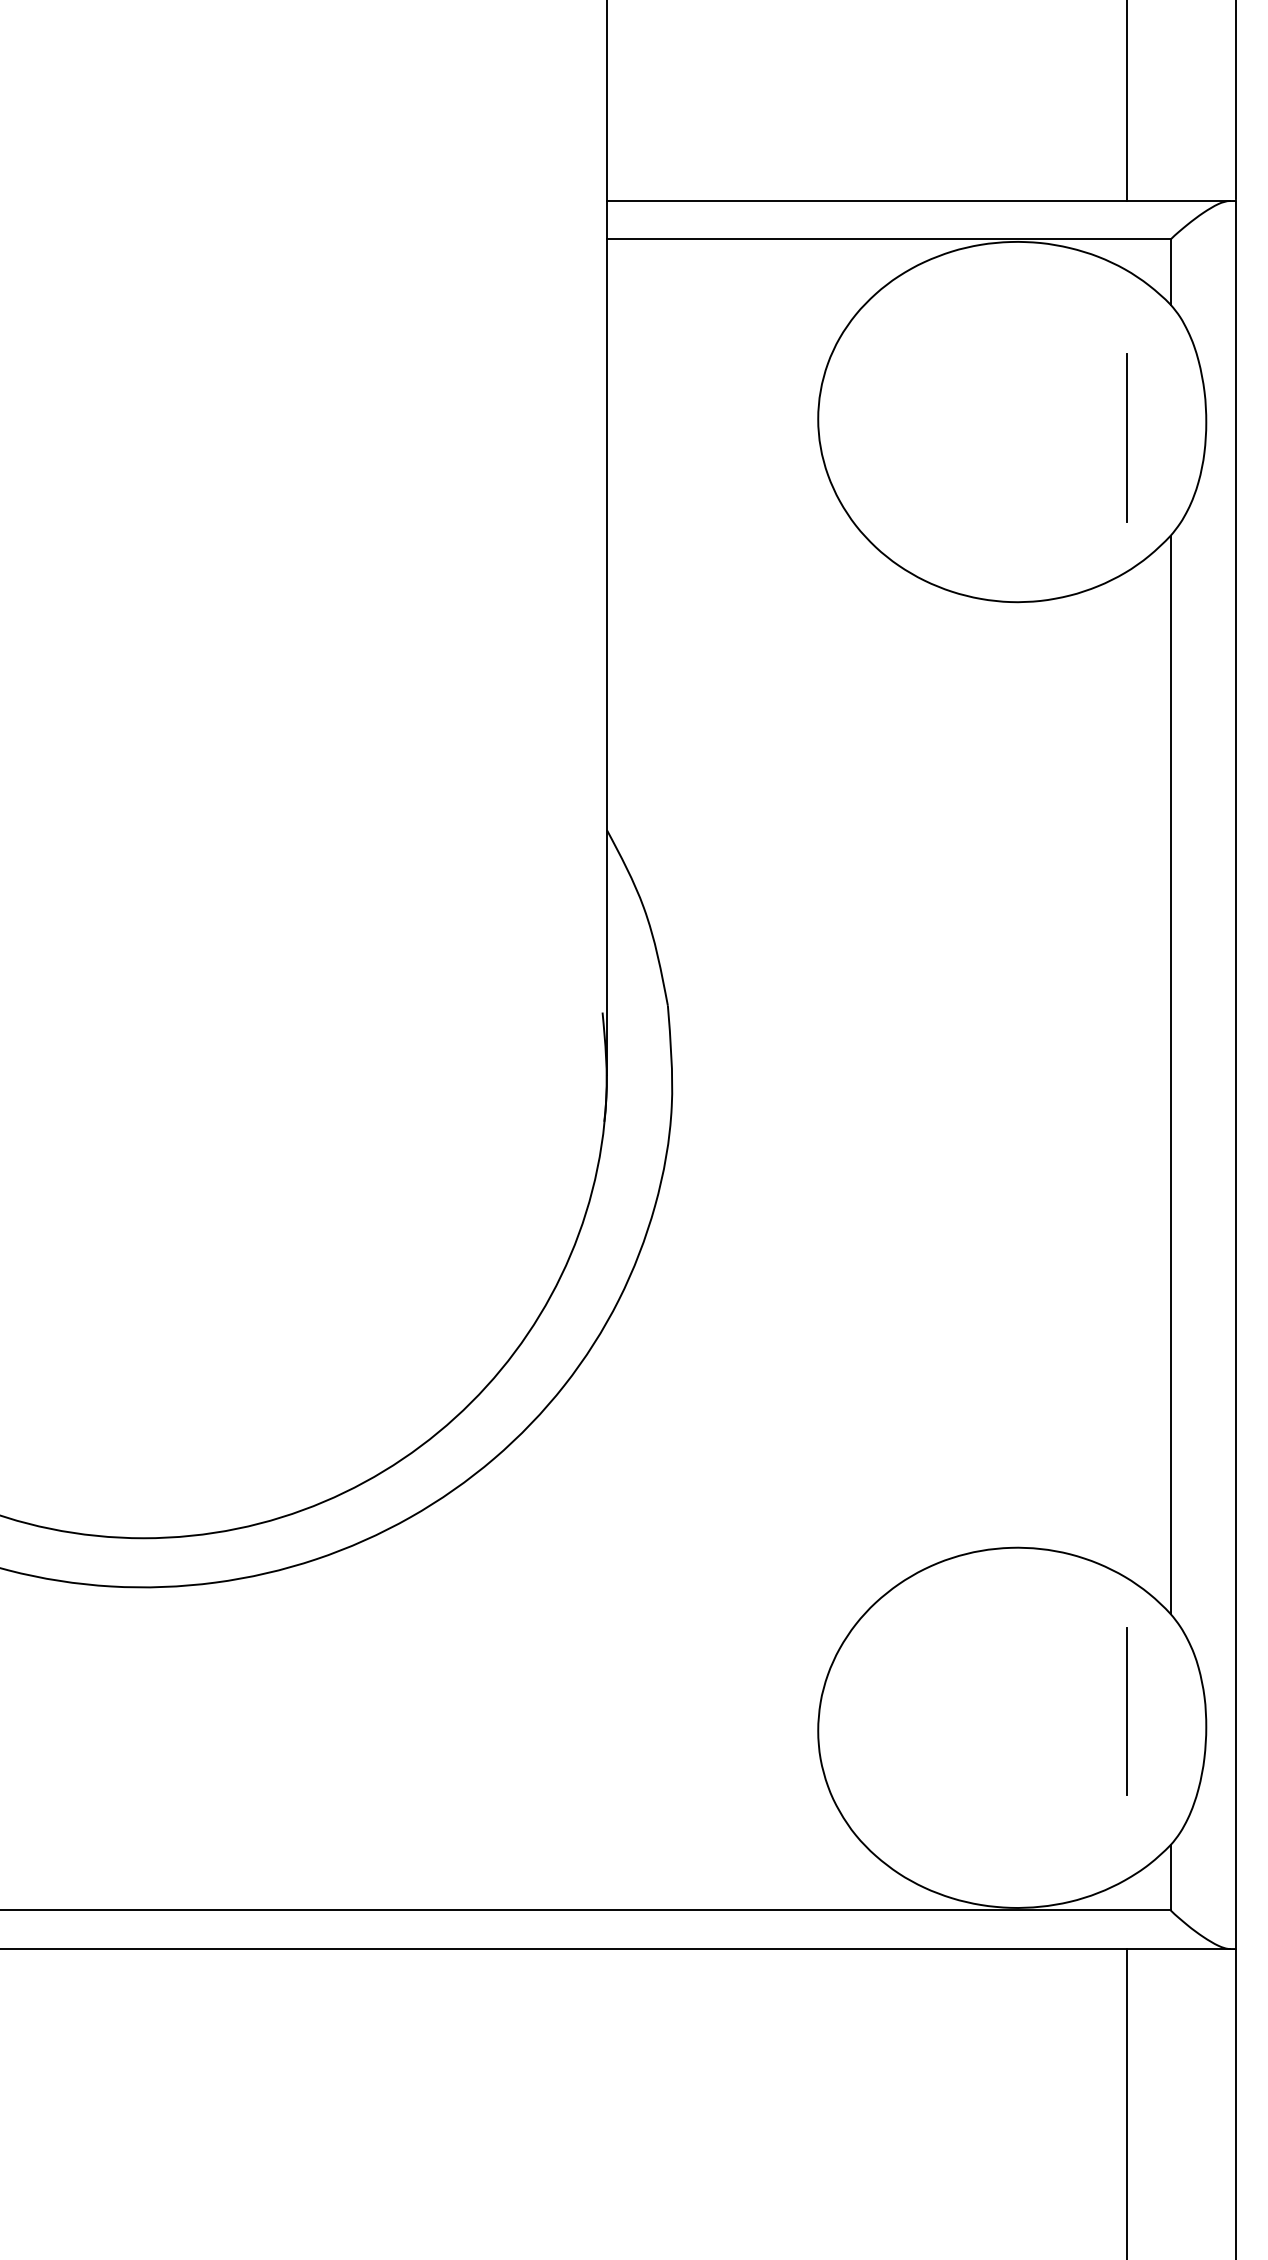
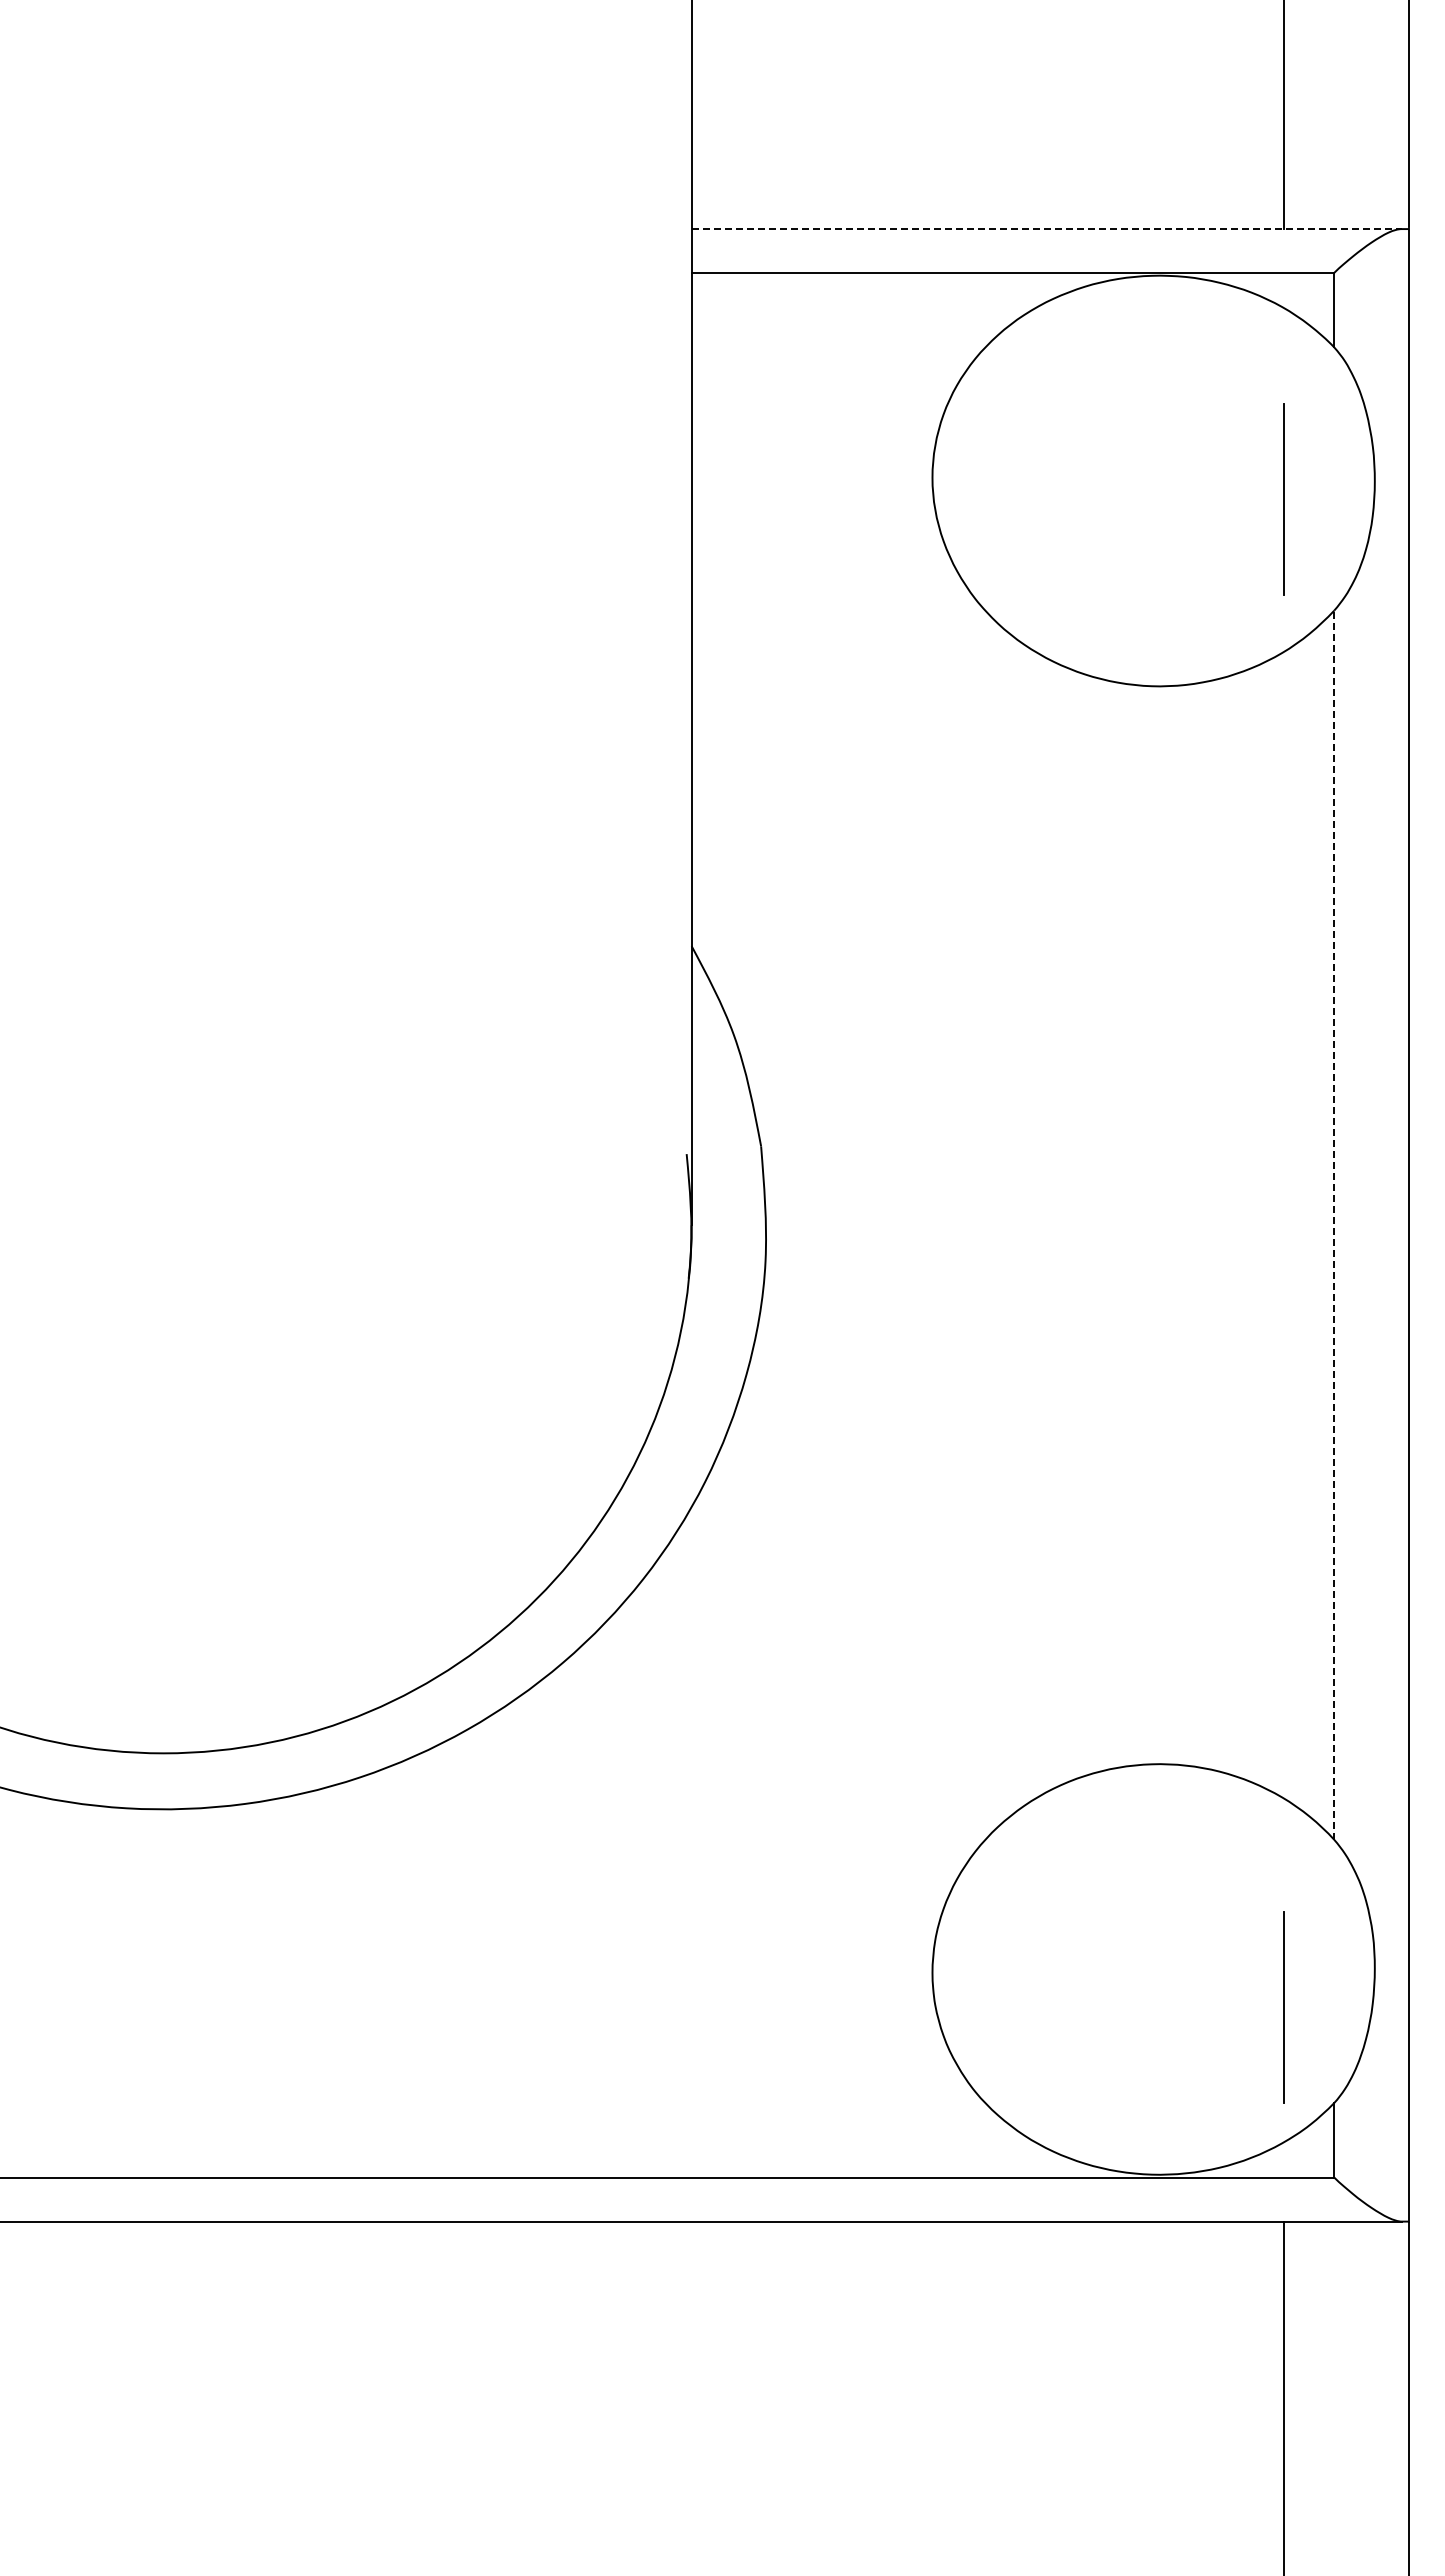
line: (919, 201) -> (1047, 229), solid -> dashed
line: (1170, 1075) -> (1334, 1225), solid -> dashed
line: (1126, 1712) -> (1283, 2007), moved

